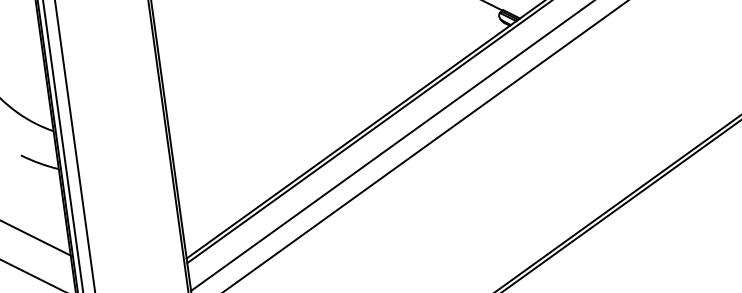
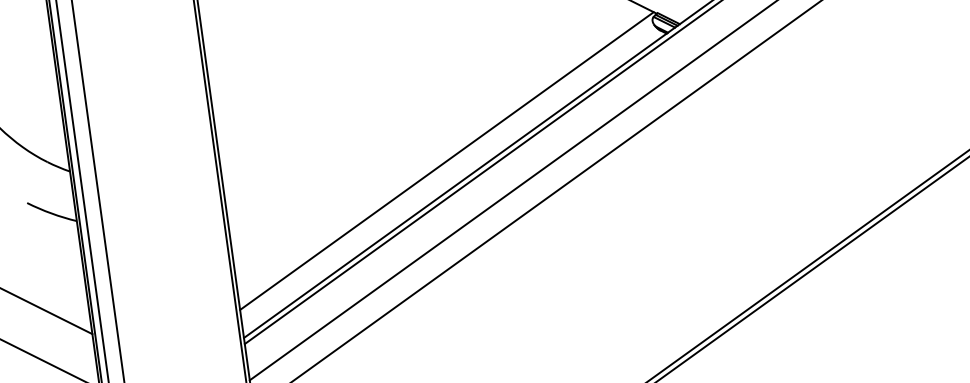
line: (341, 123) -> (446, 161), added

